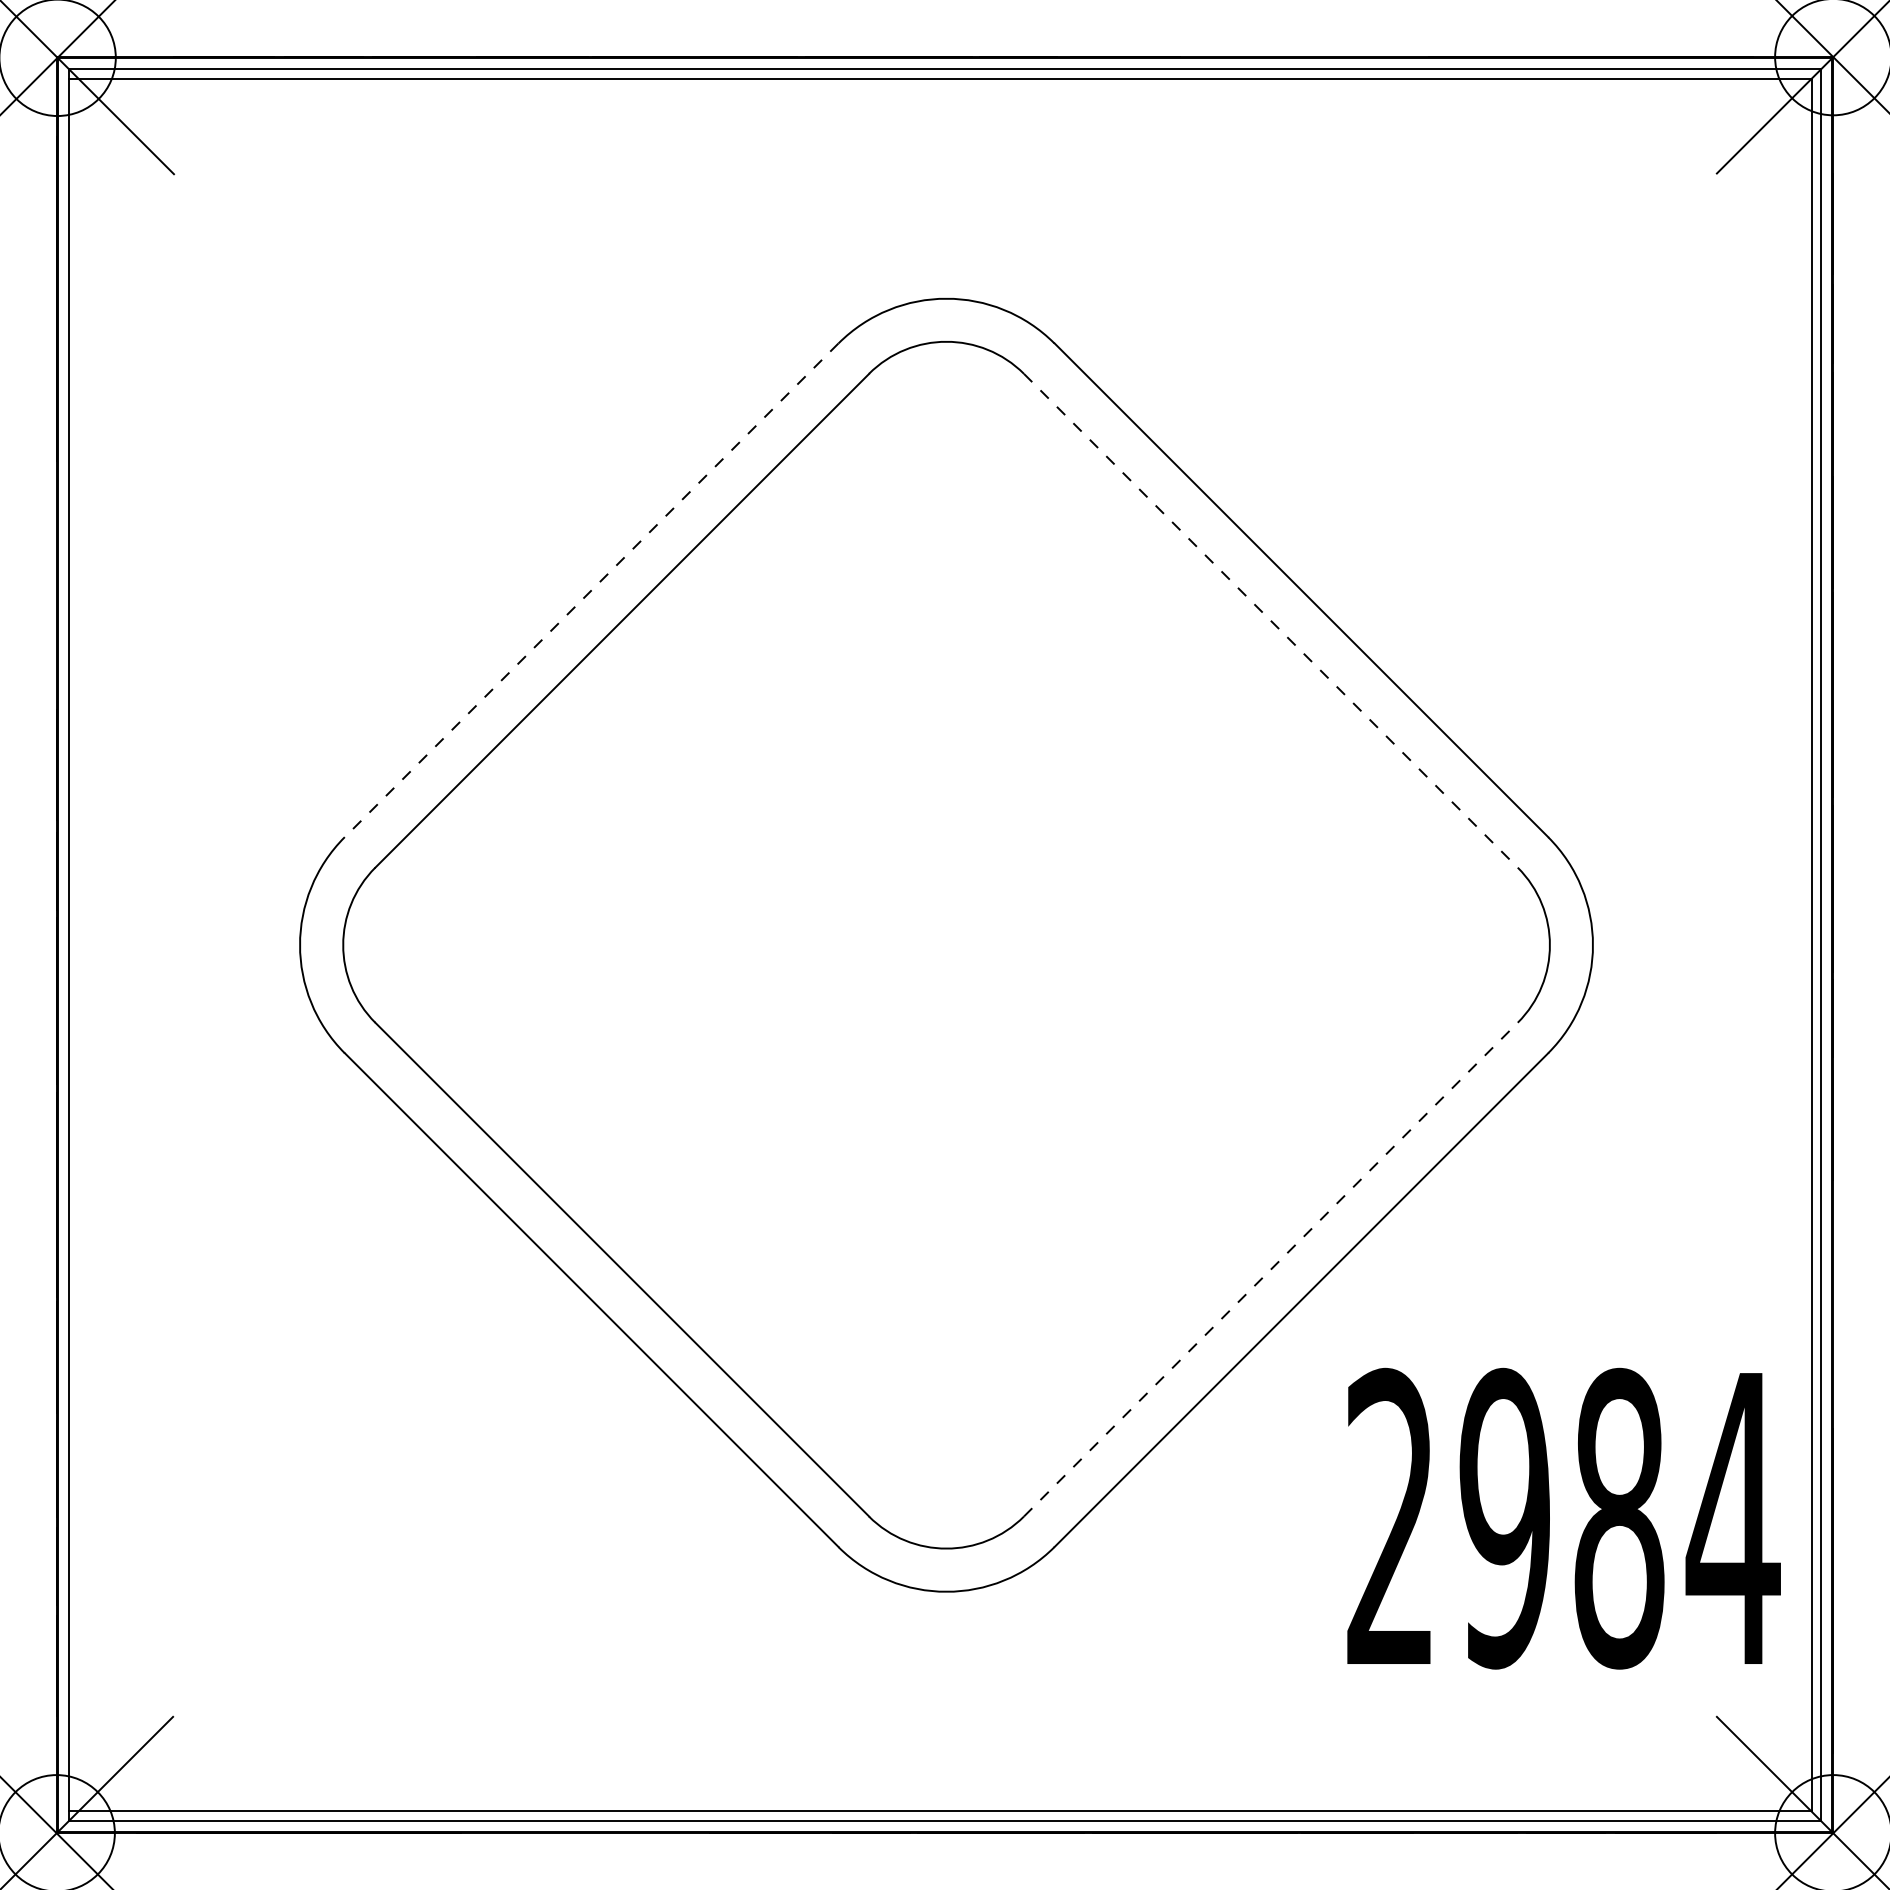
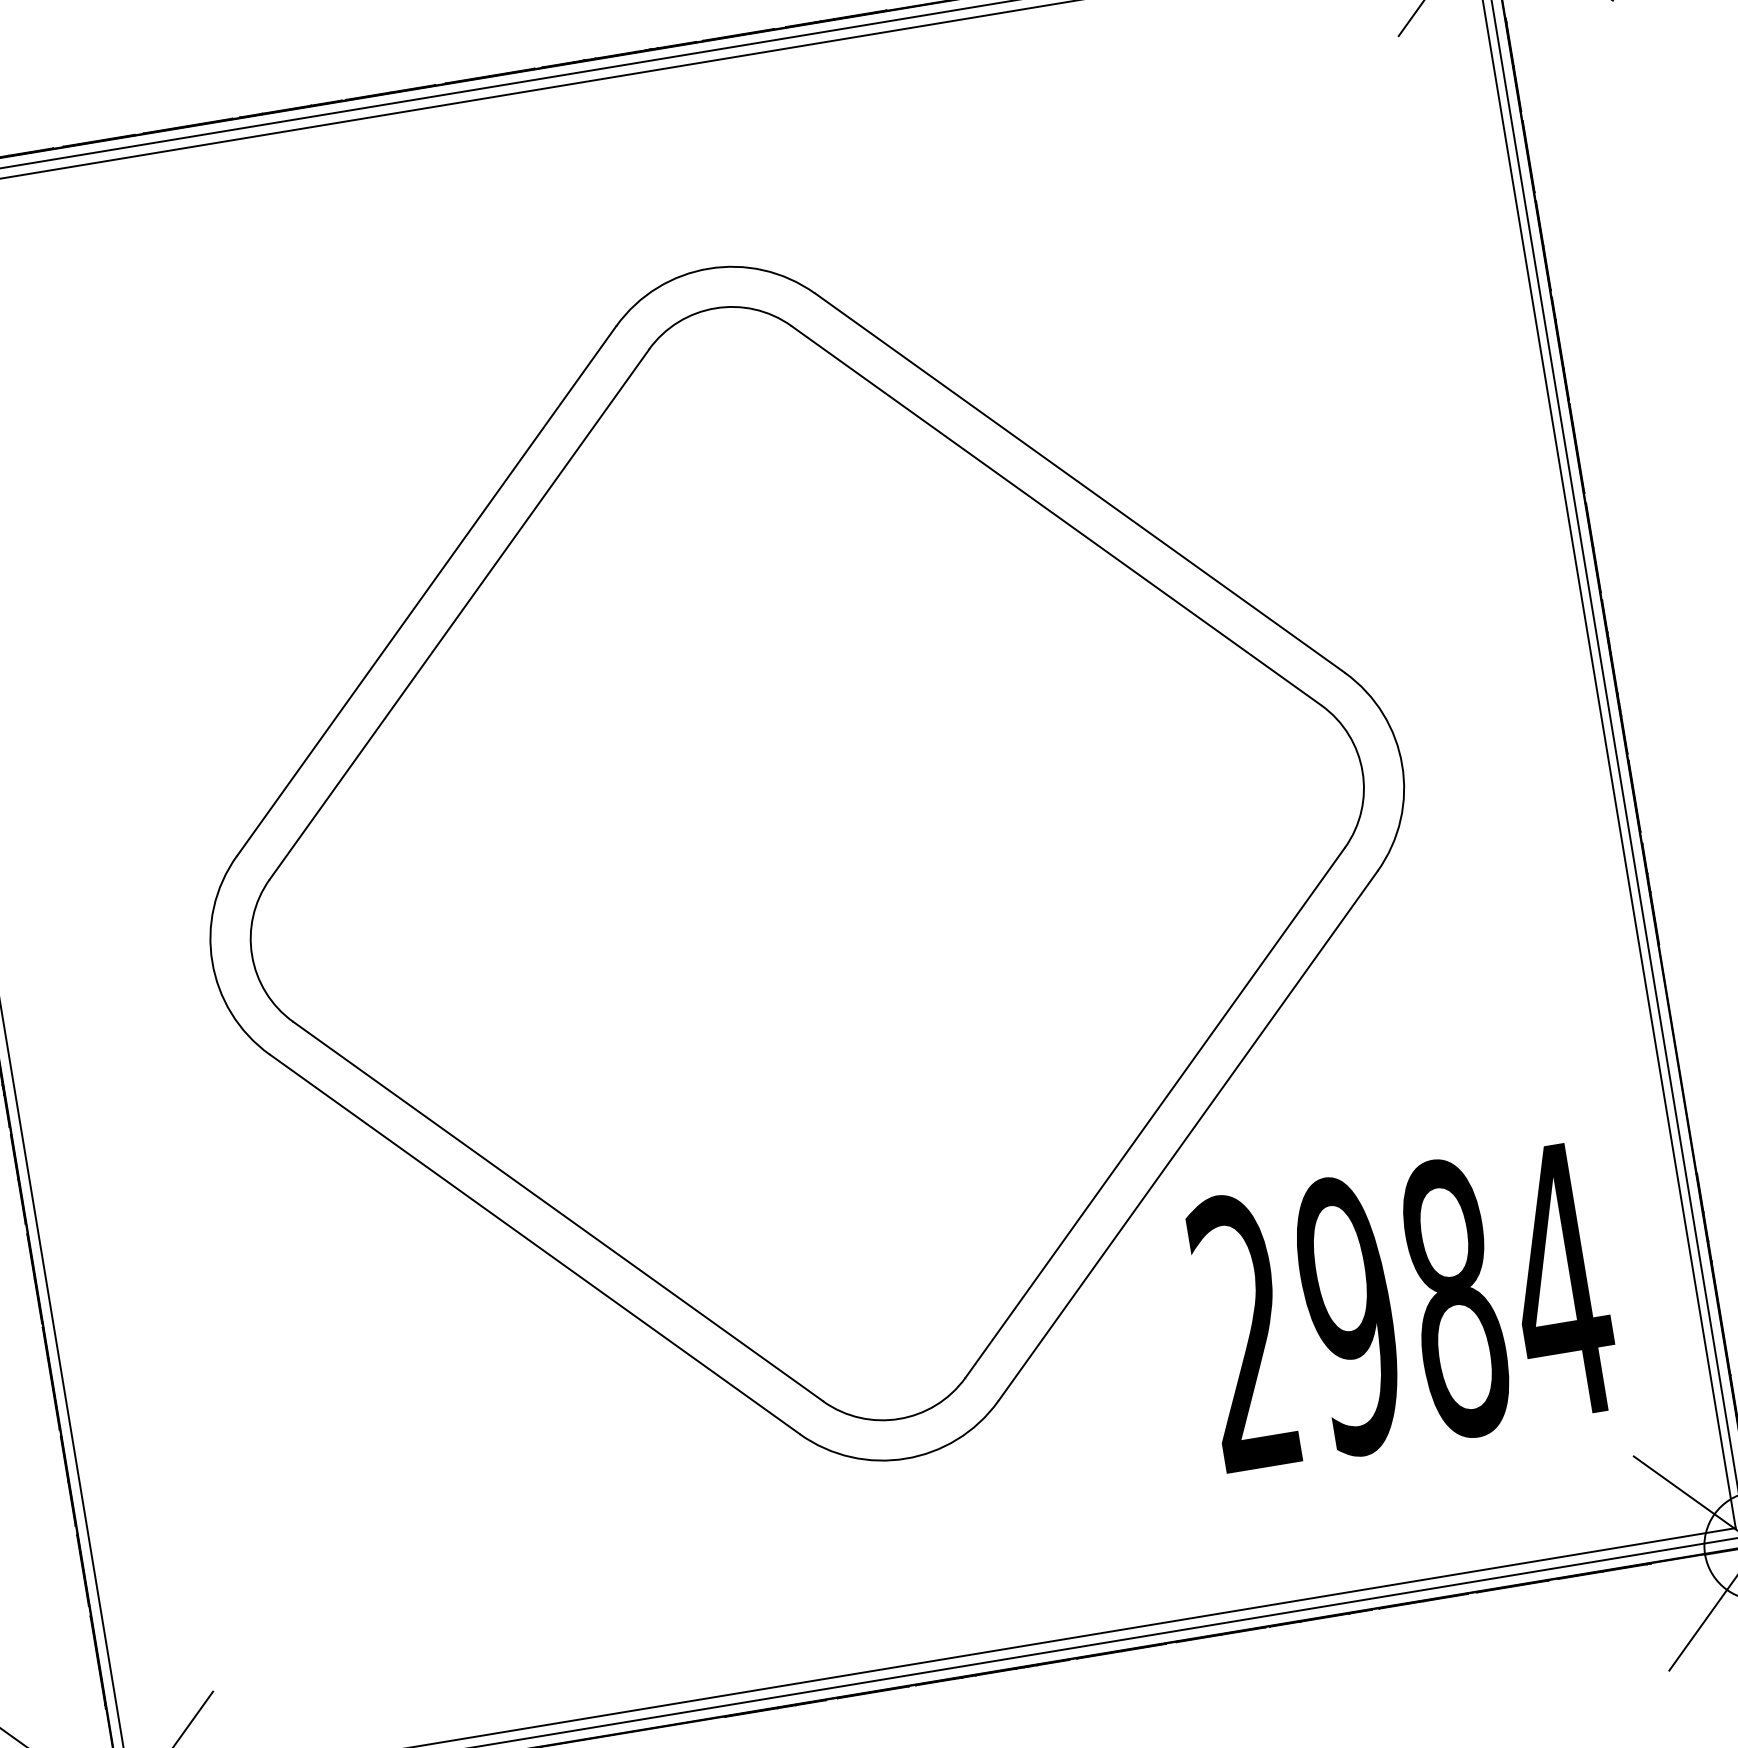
line: (591, 590) -> (426, 591), dashed -> solid
line: (1271, 621) -> (1057, 516), dashed -> solid
line: (1271, 1269) -> (1155, 1112), dashed -> solid
text: (1563, 1518) -> (1403, 1306), moved

